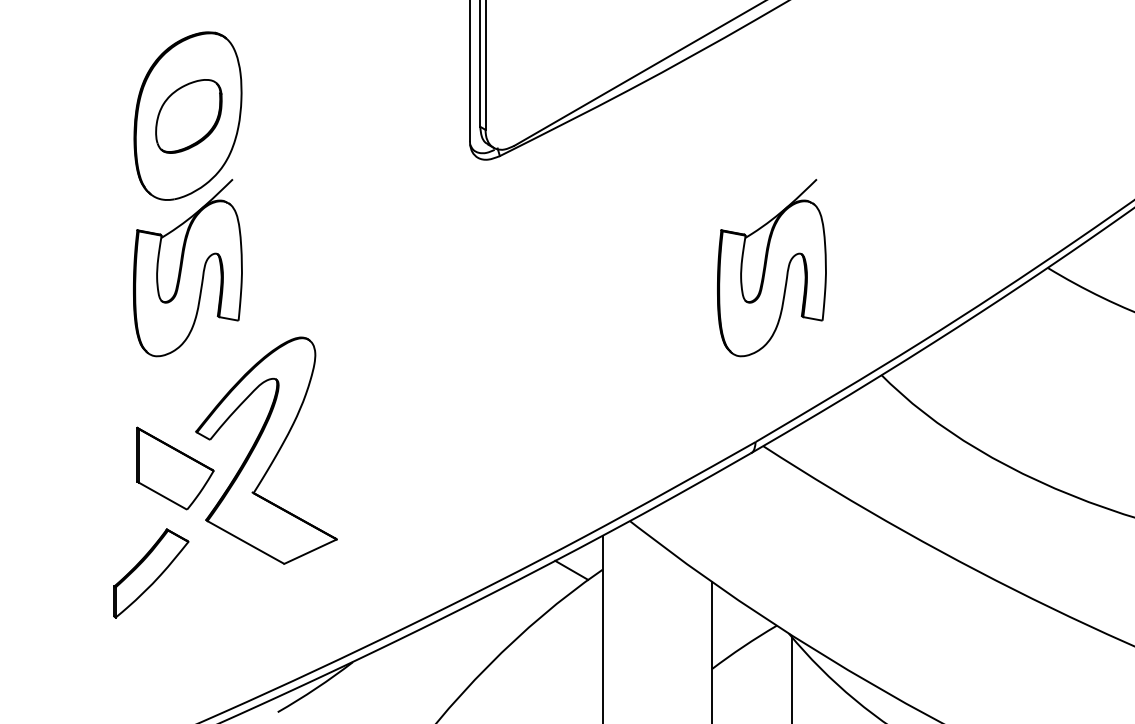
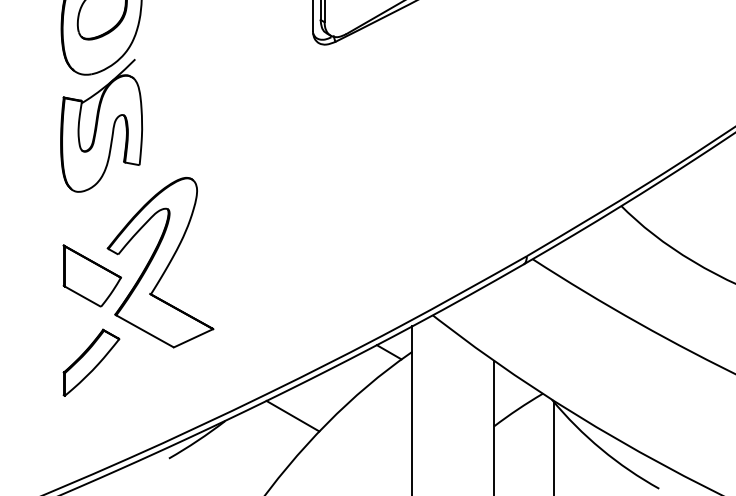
part: (771, 268) -> (538, 126), removed
part: (151, 573) -> (91, 362), moved
line: (443, 655) -> (293, 416), added

